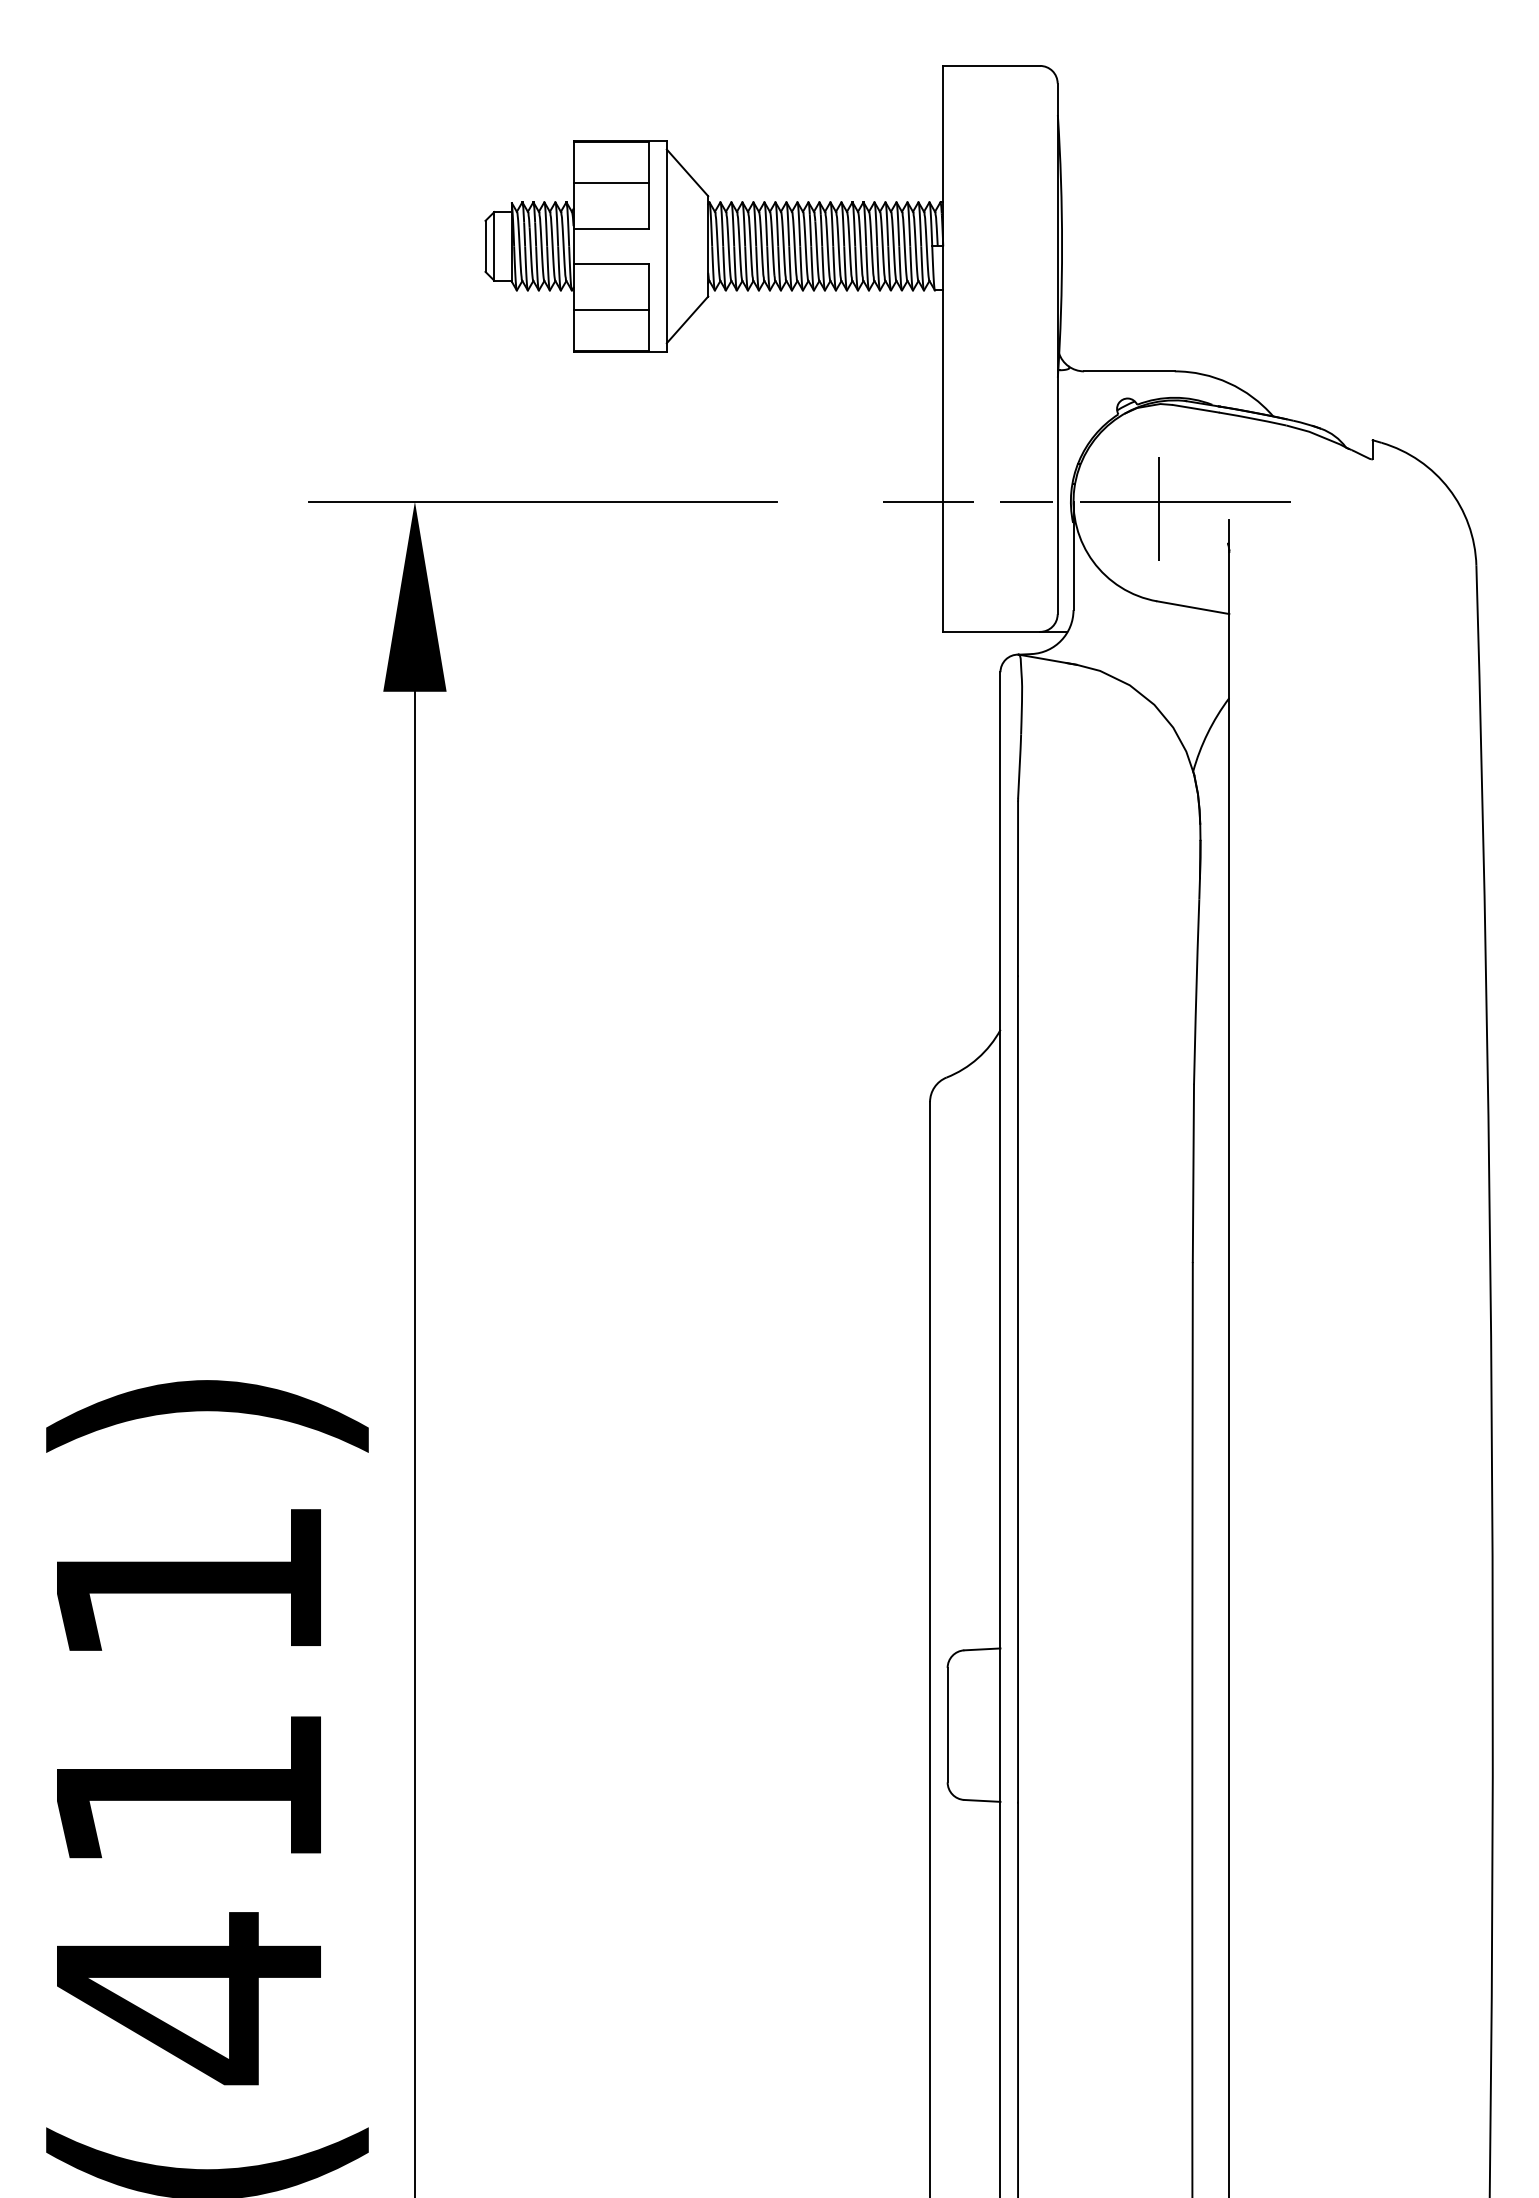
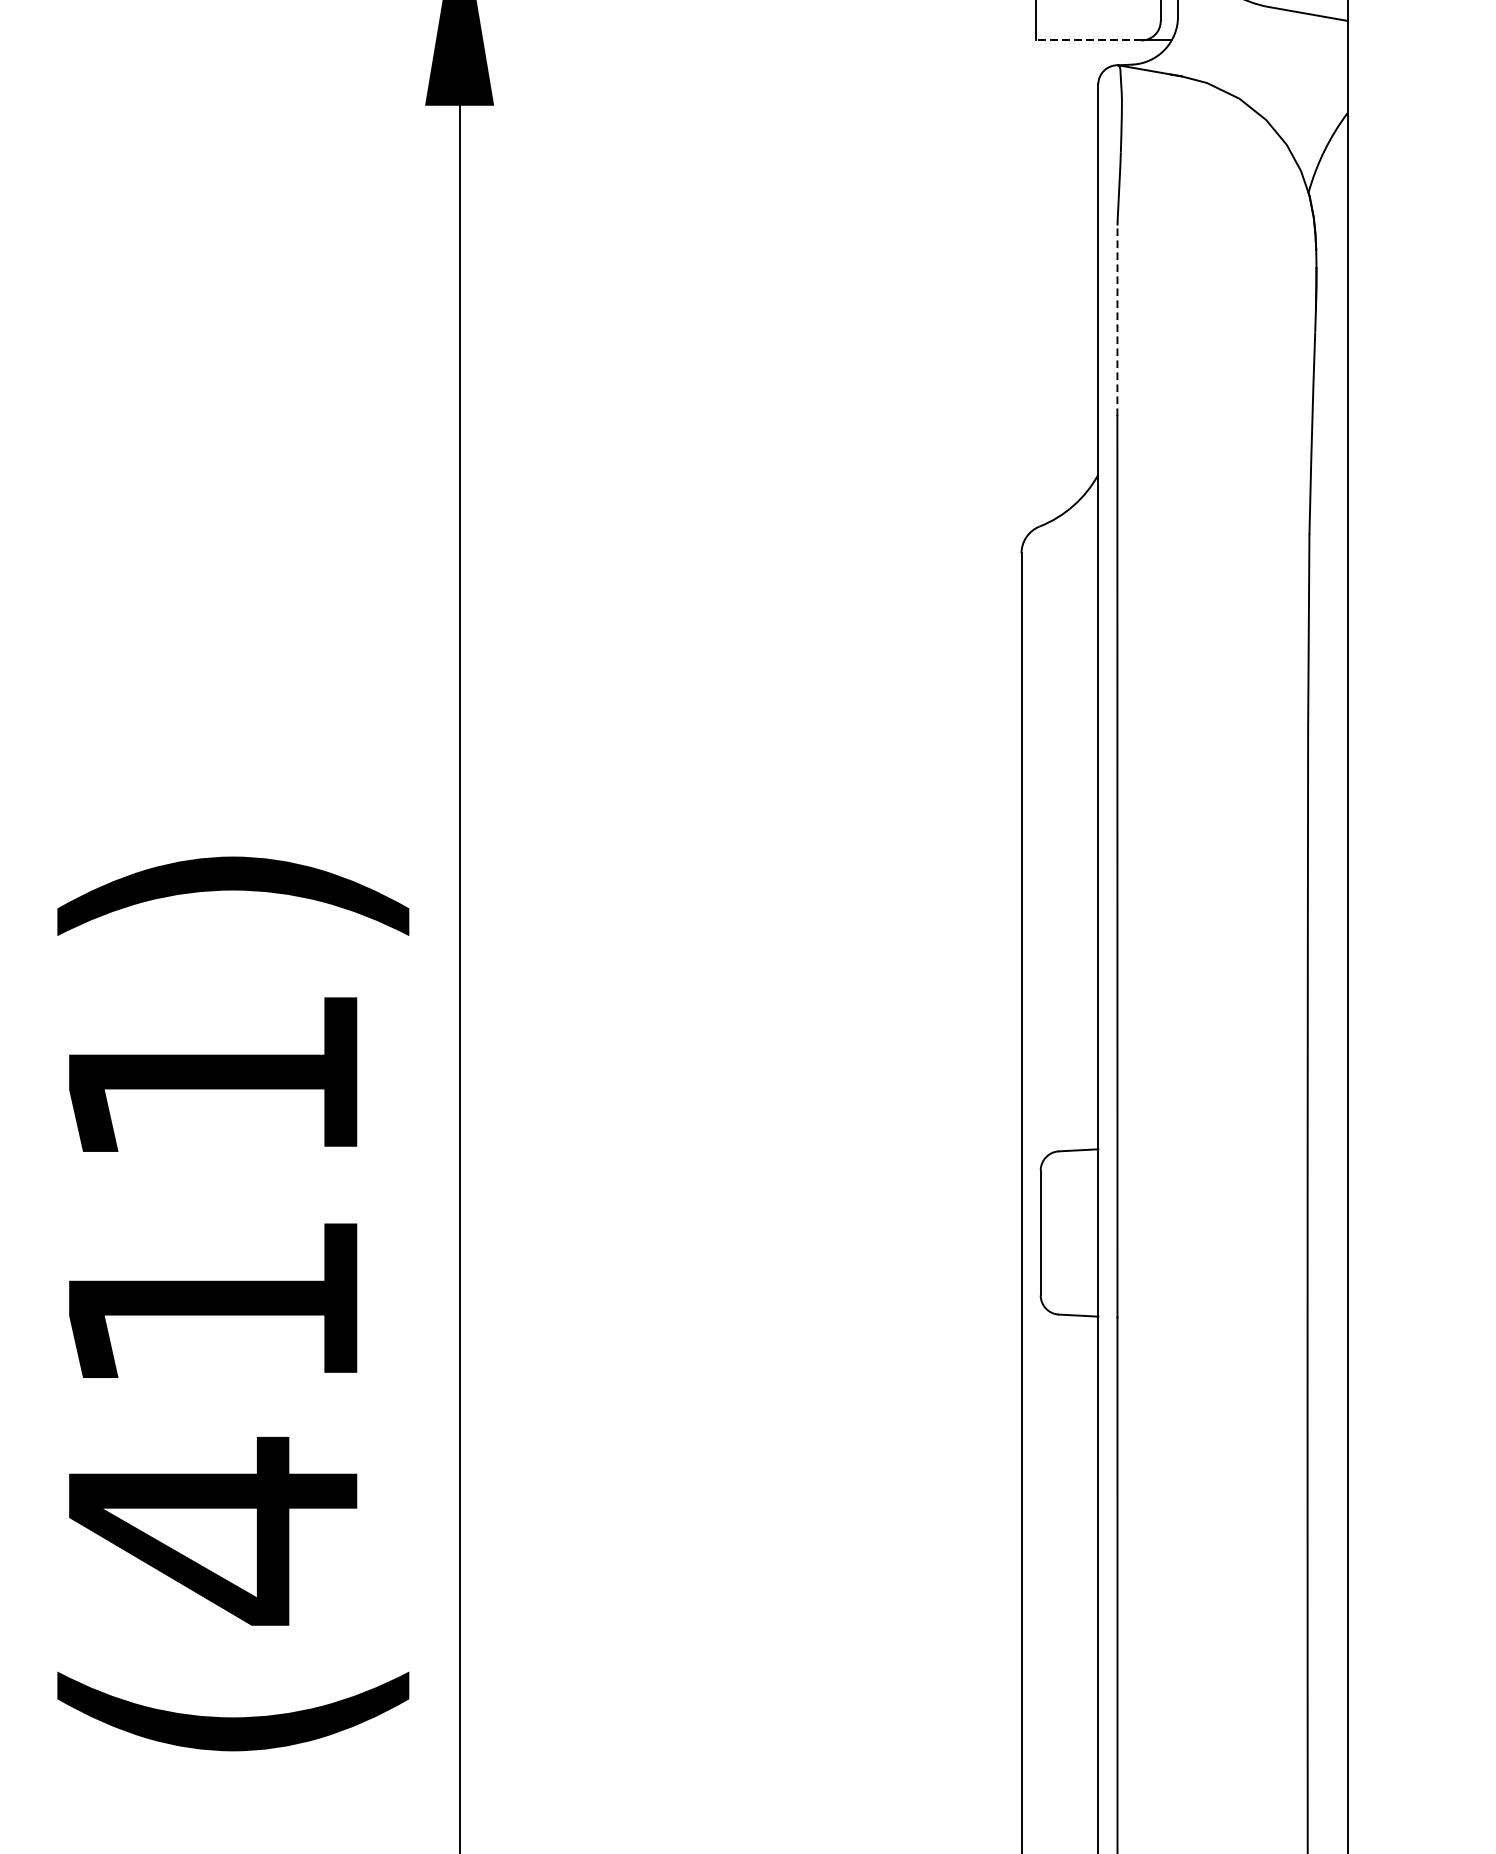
line: (991, 631) -> (1088, 40), solid -> dashed
line: (1018, 888) -> (1117, 320), solid -> dashed

